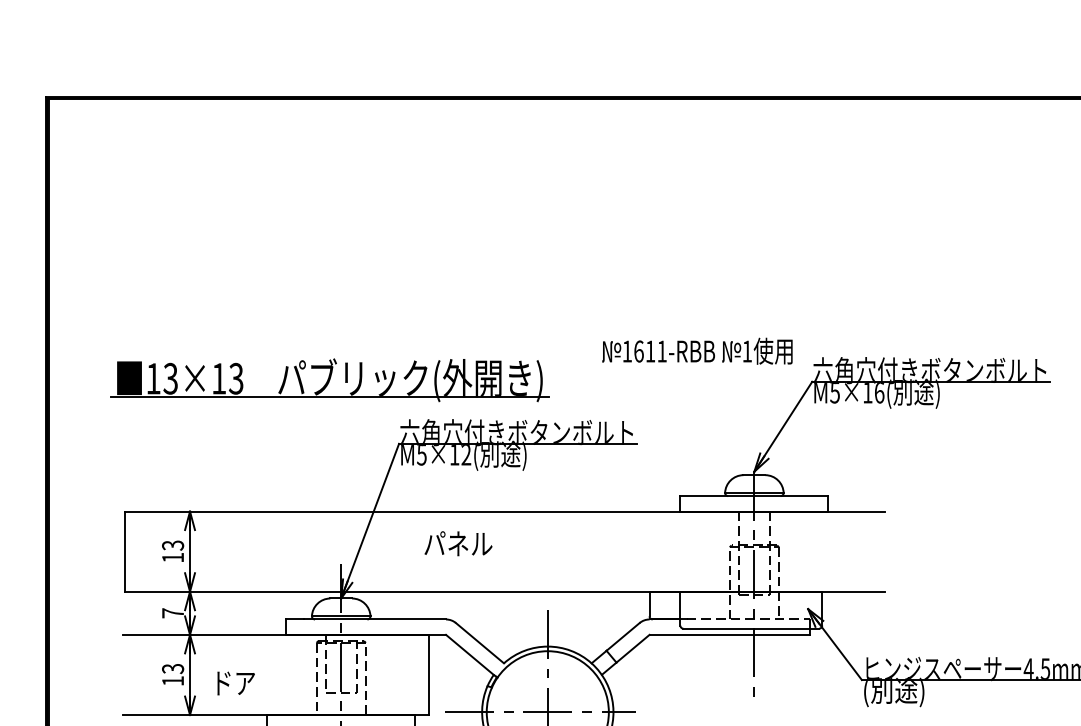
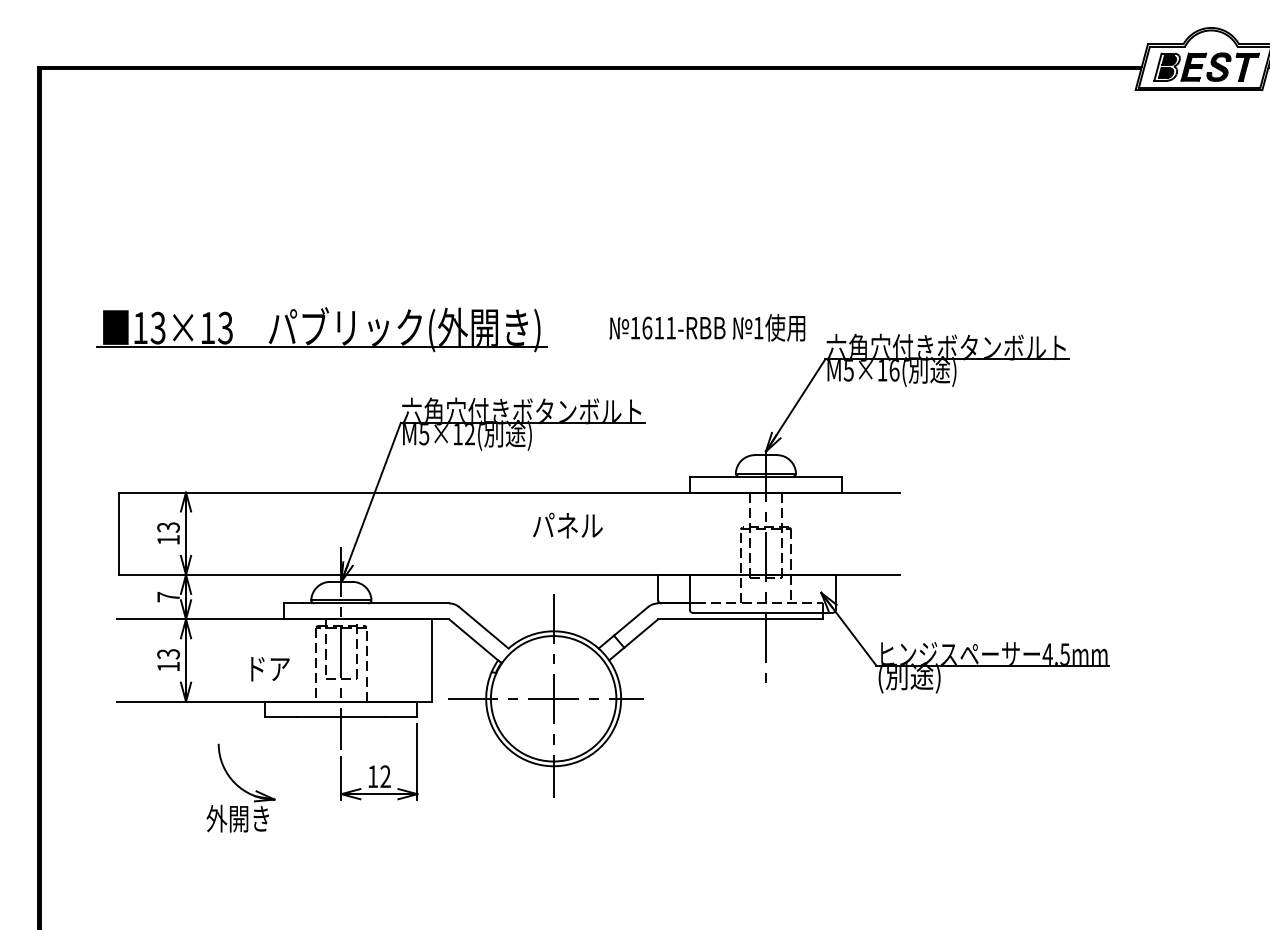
part: (329, 380) -> (321, 329), moved
text: (458, 543) -> (567, 525), moved
text: (236, 683) -> (270, 669), moved

